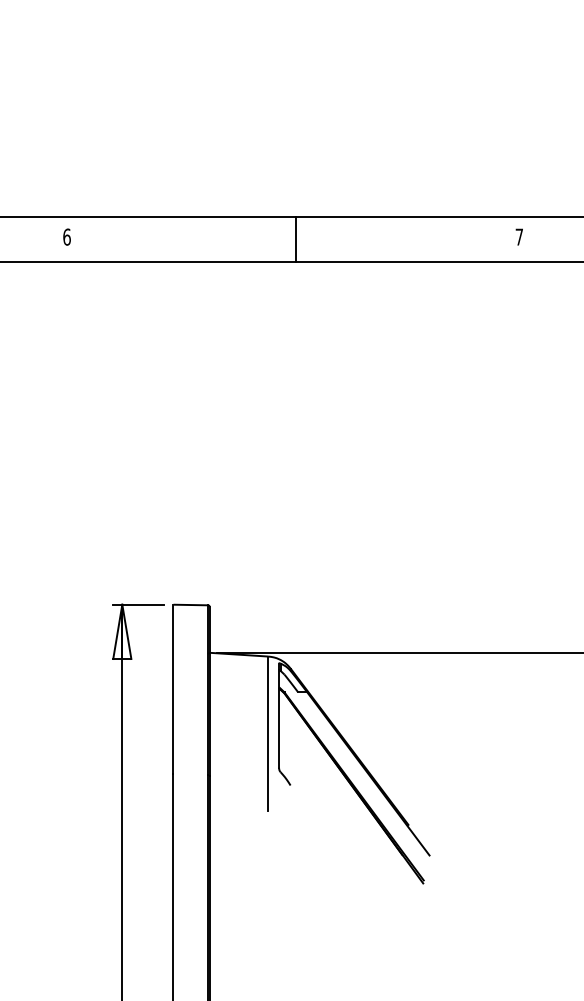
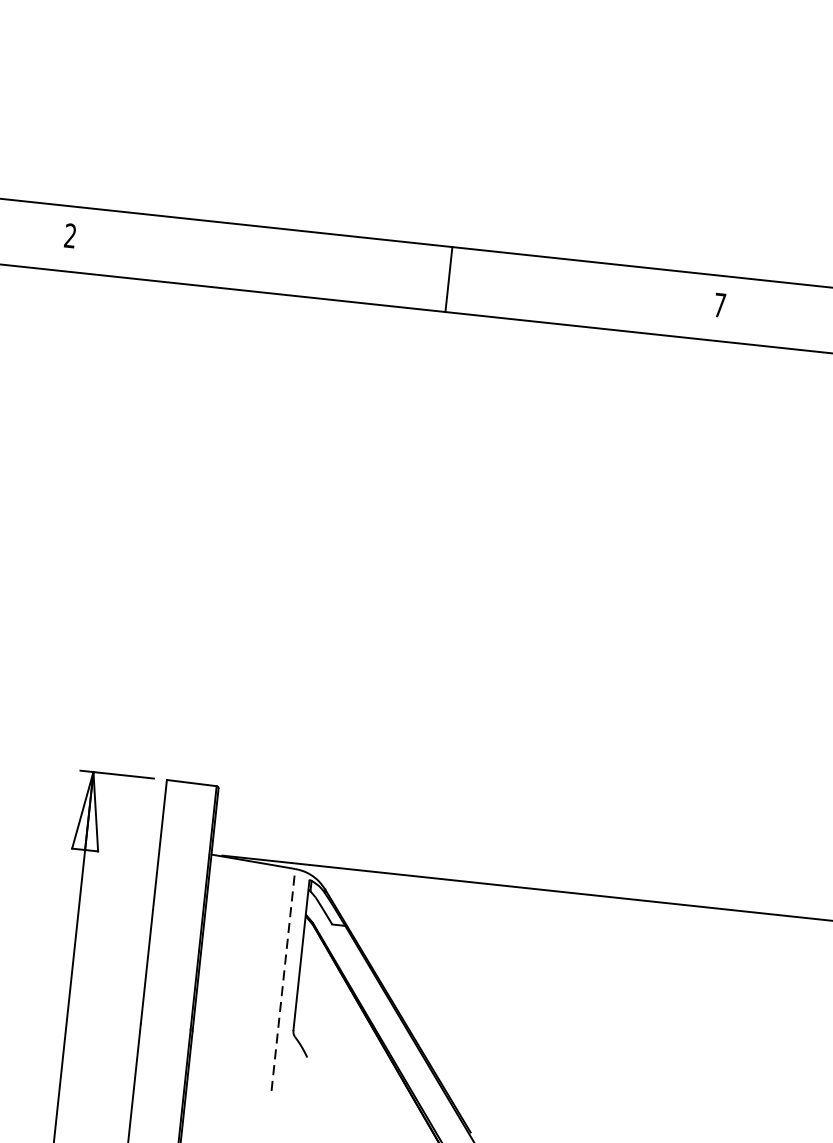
text: (66, 236) -> (69, 234), 6 -> 2
line: (295, 238) -> (448, 278), moved
line: (268, 733) -> (283, 979), solid -> dashed

